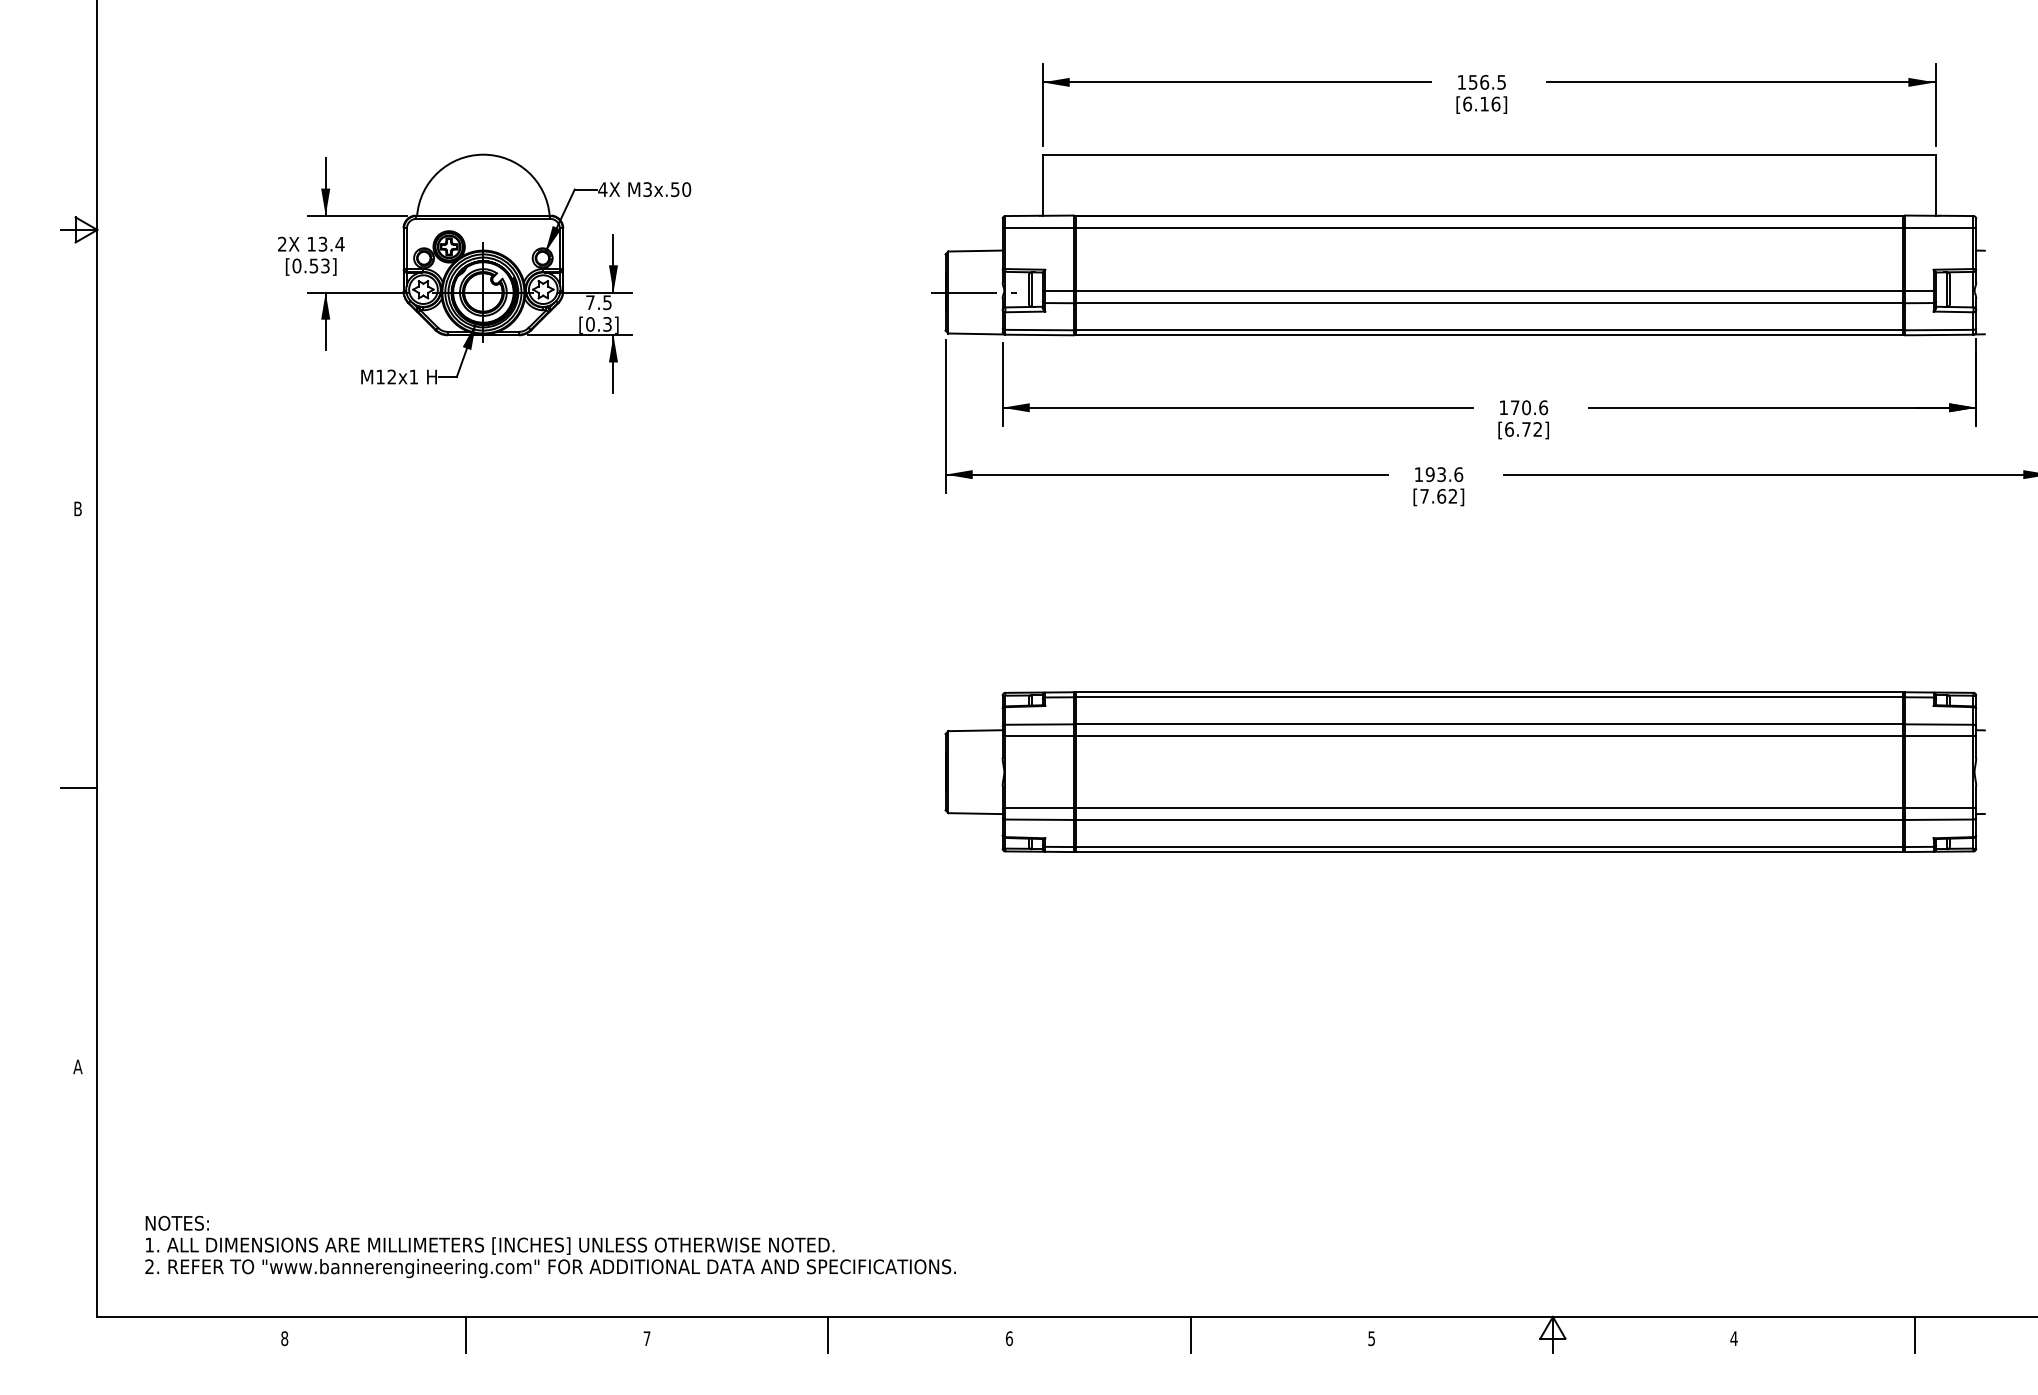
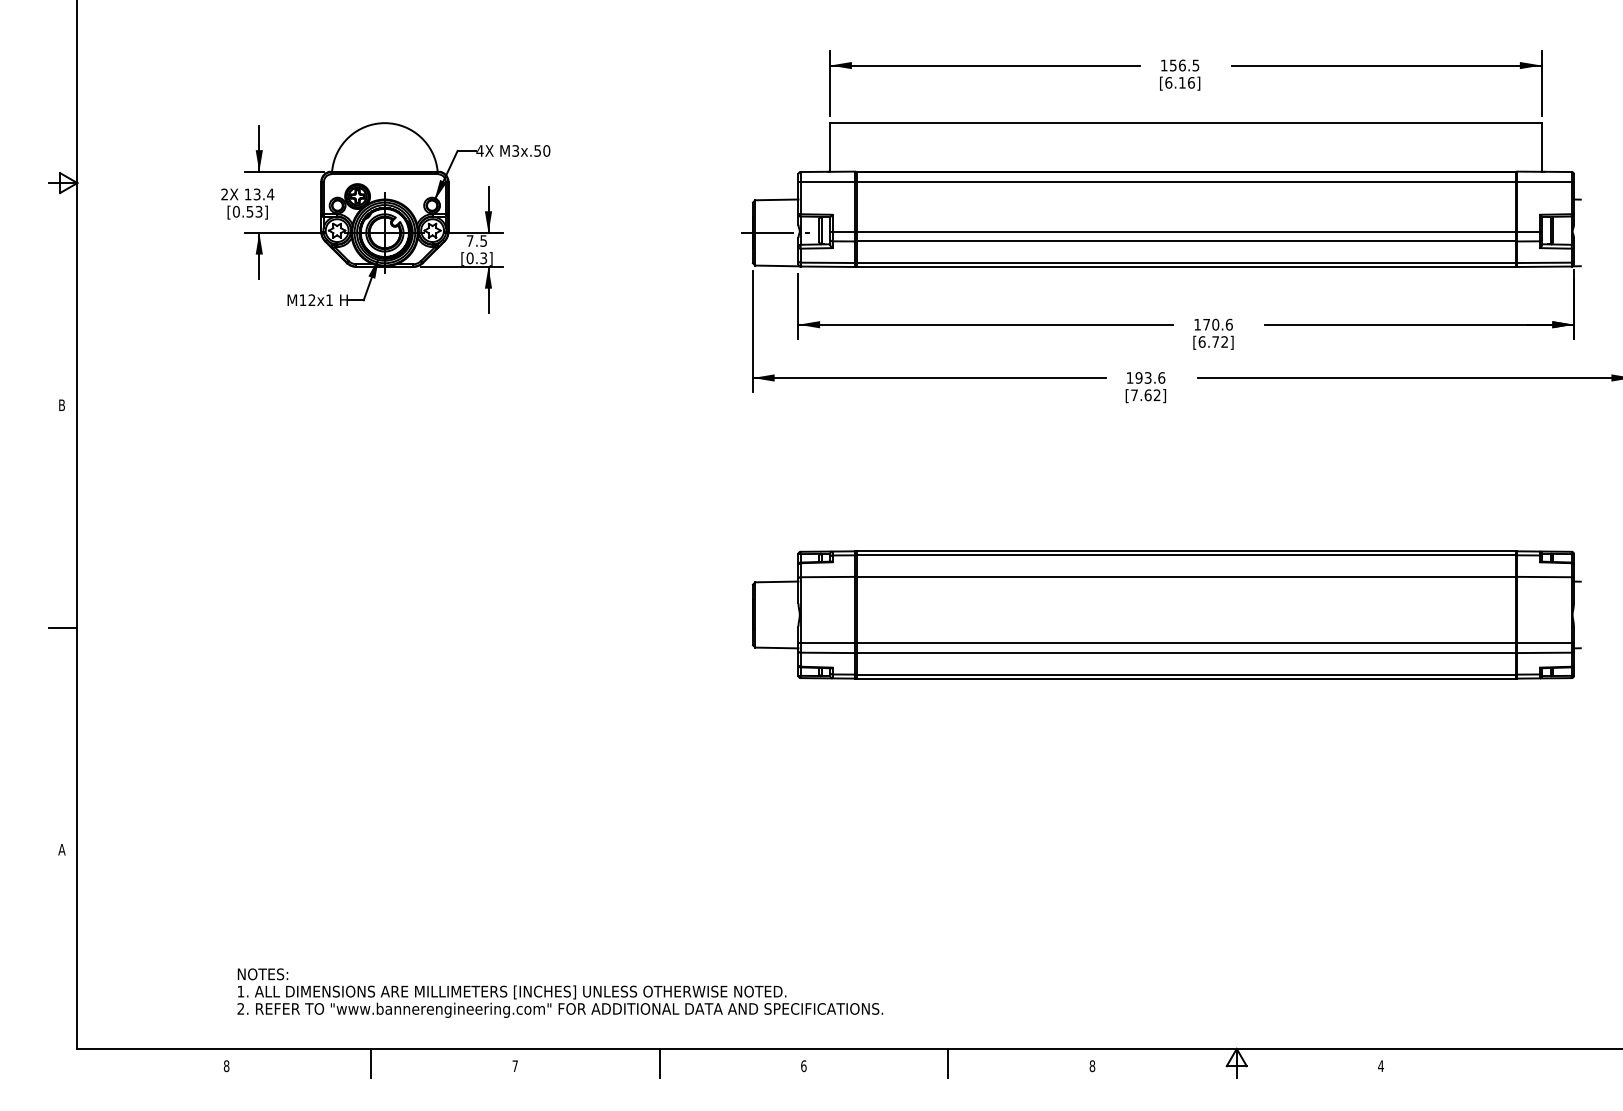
line: (1489, 736) -> (1186, 586), removed
text: (550, 1246) -> (560, 992), moved
line: (1915, 1334) -> (1525, 1062), removed
text: (1371, 1338) -> (1092, 1066), 5 -> 8

